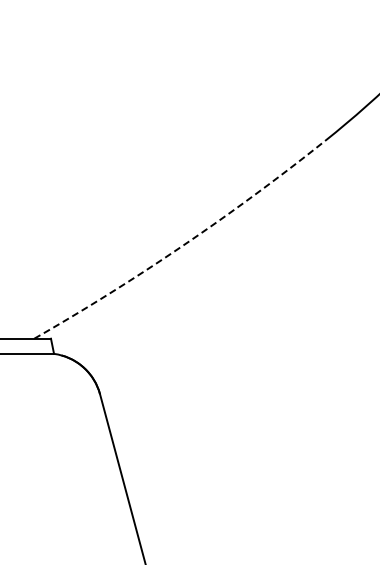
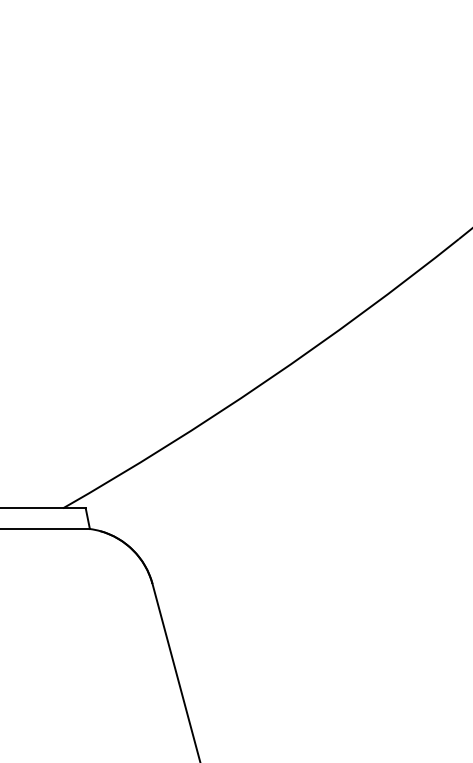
arc: (183, 245) -> (266, 381), dashed -> solid

